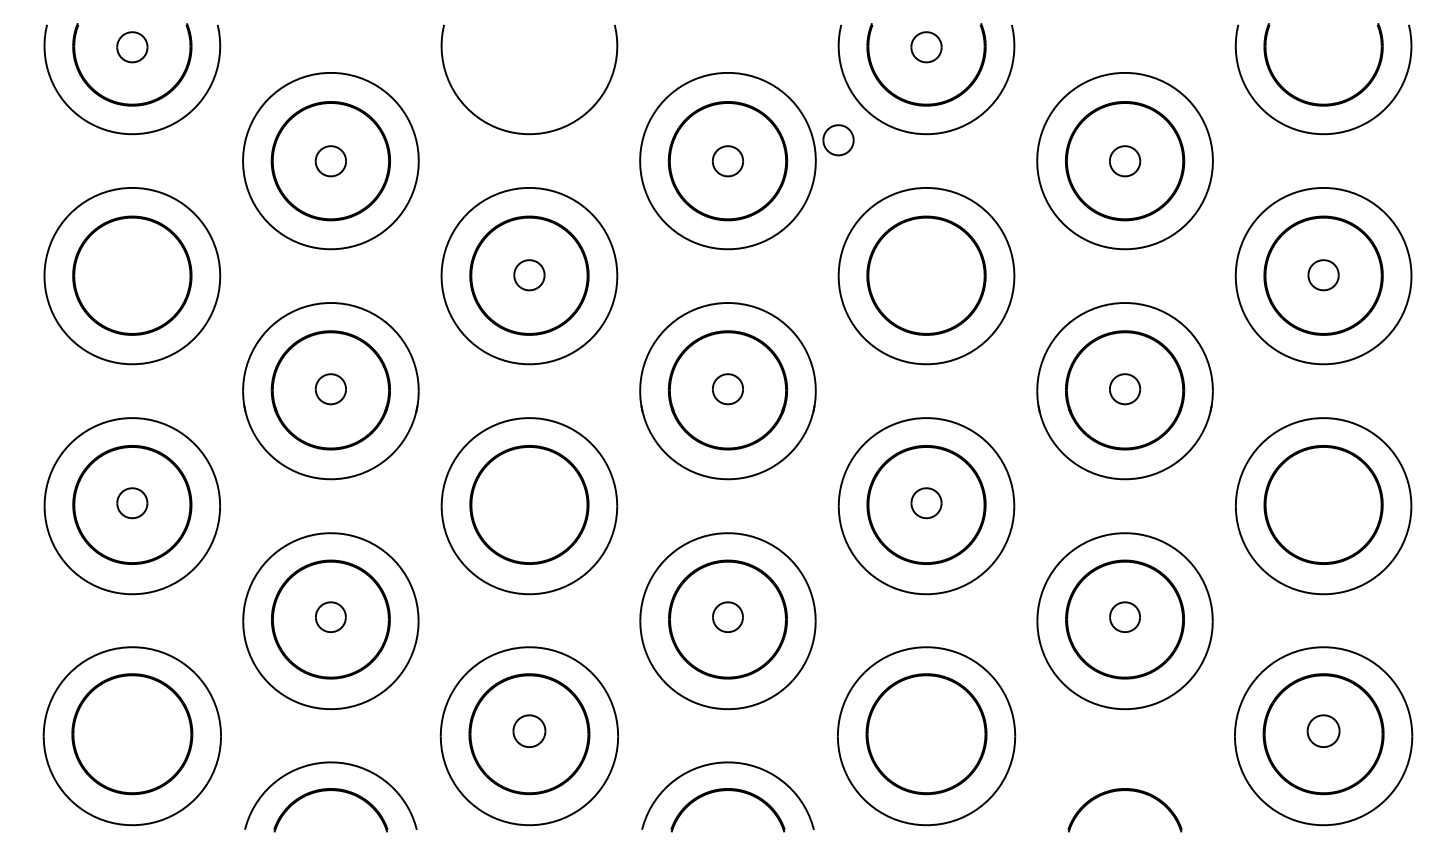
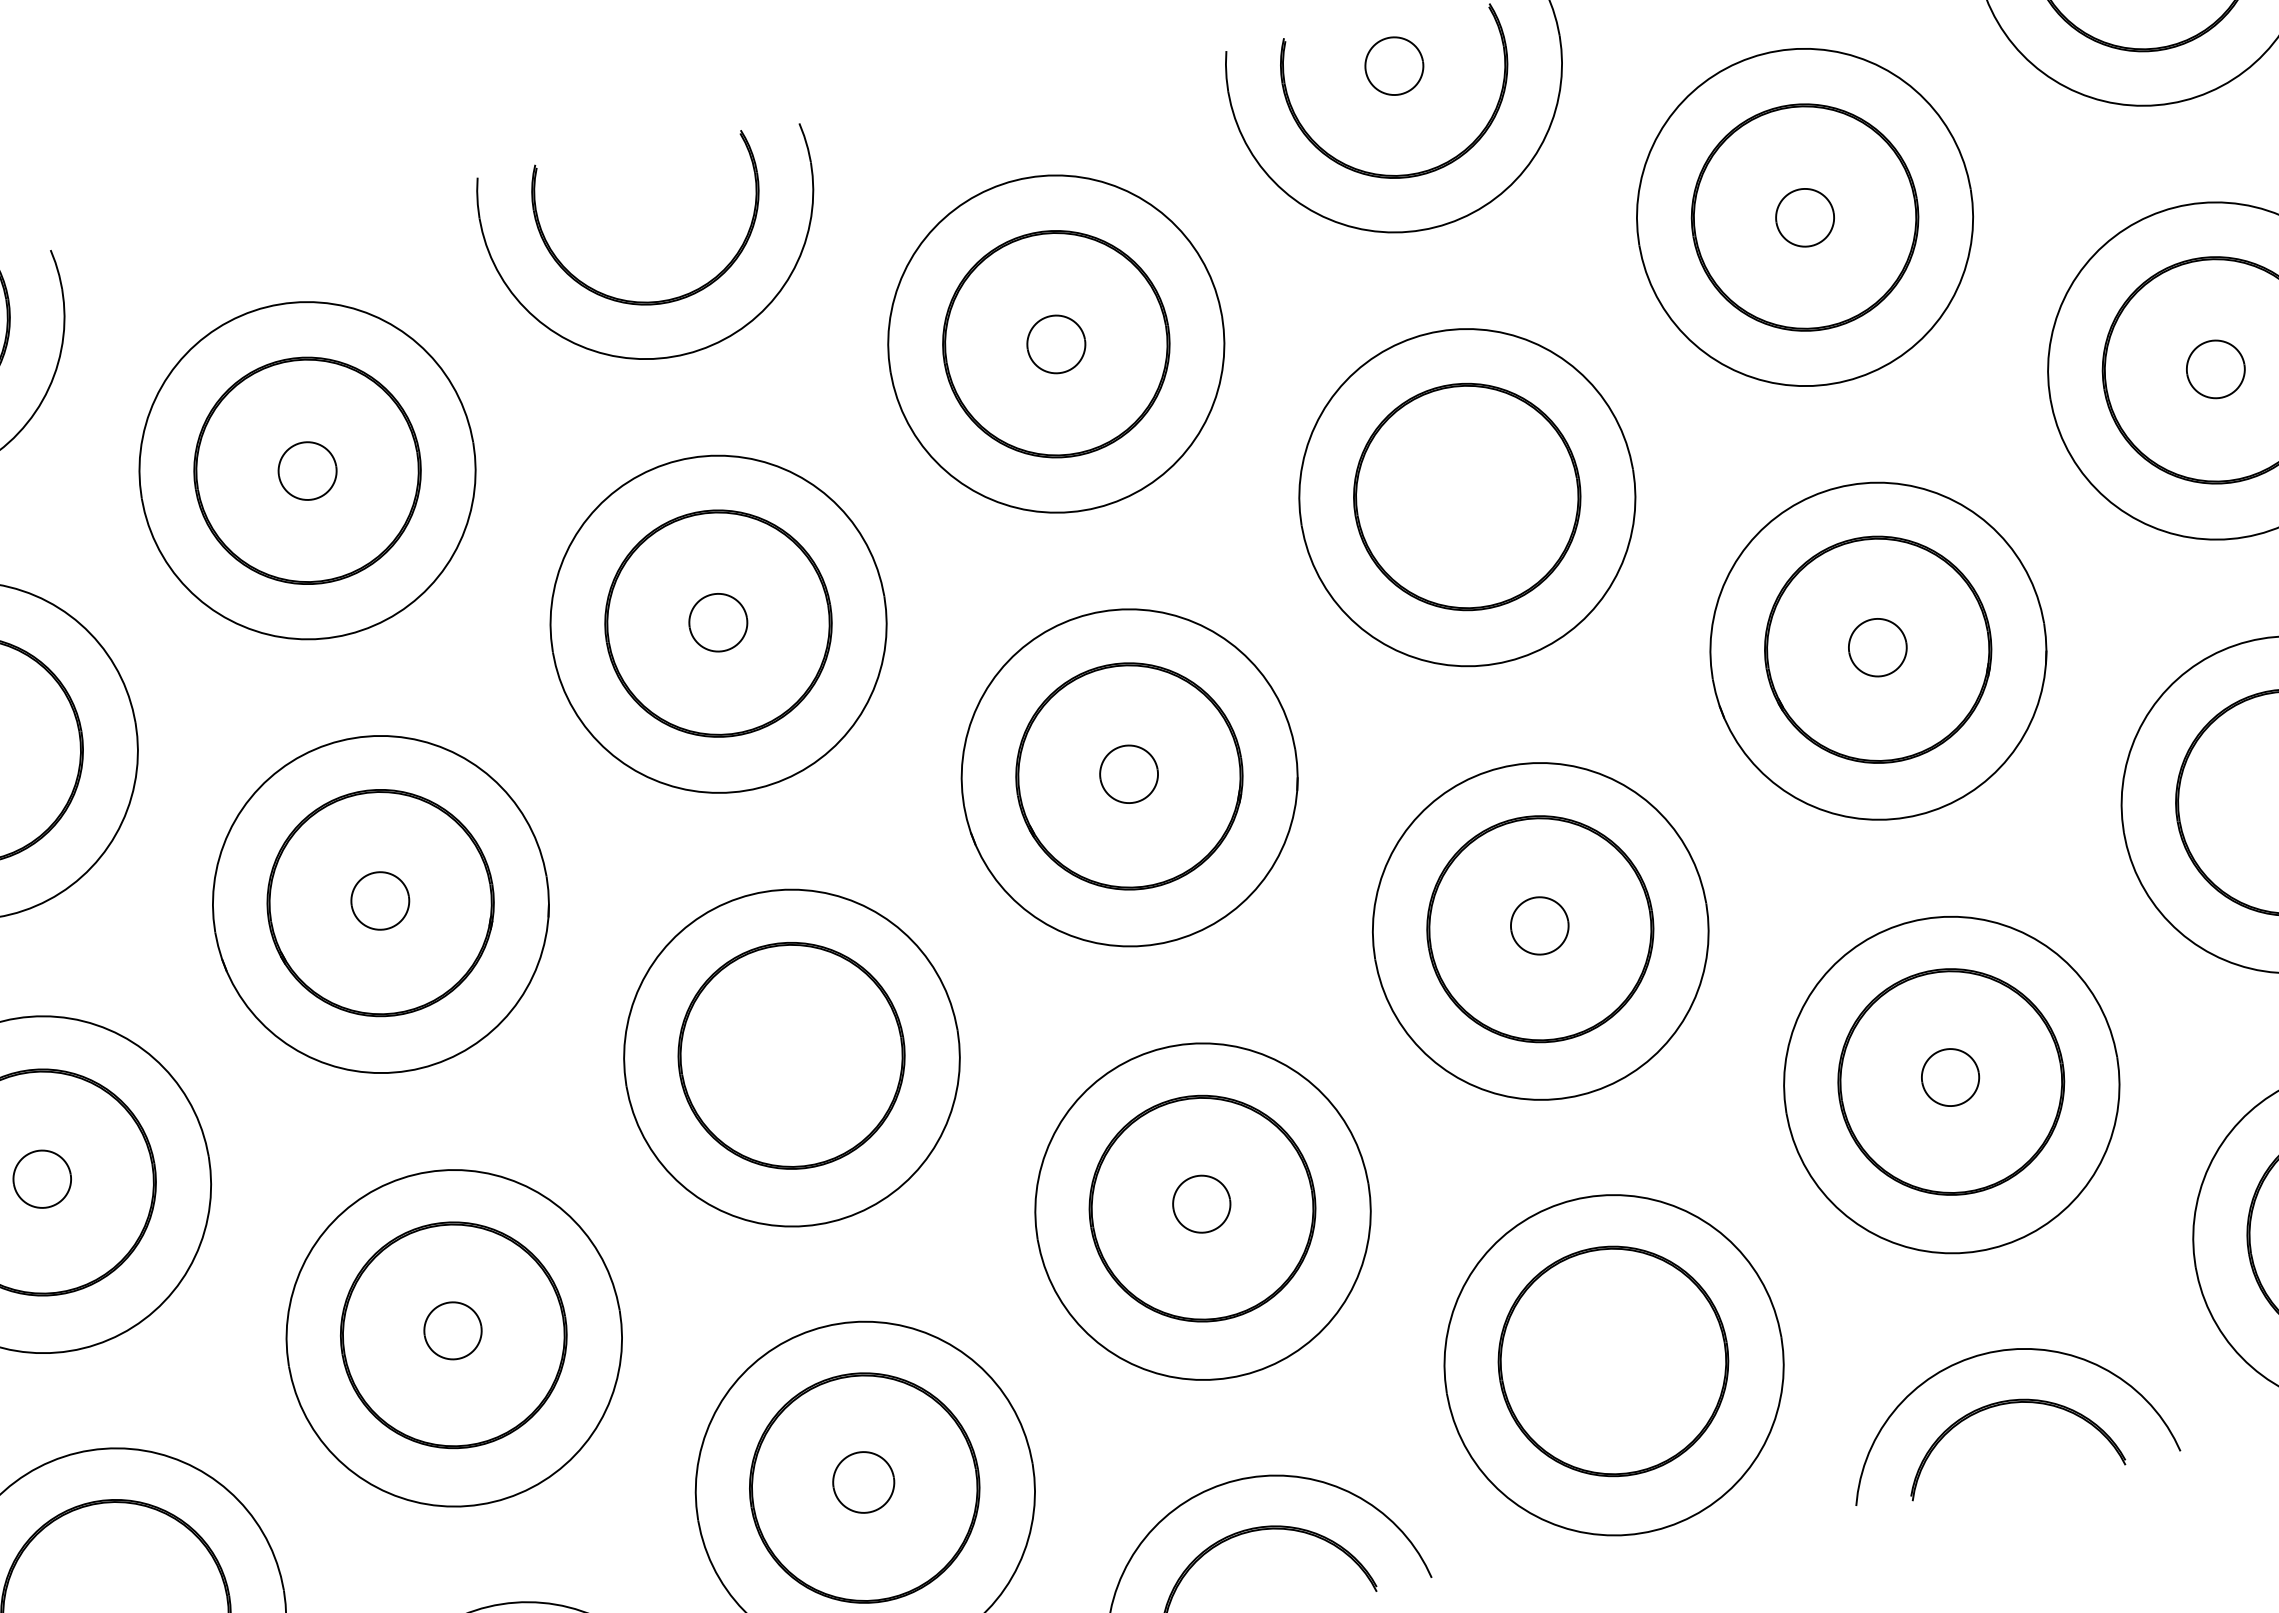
part: (529, 103) -> (663, 298), added
part: (838, 140) -> (1258, 270), removed
curve: (1124, 763) -> (1996, 1353), added

